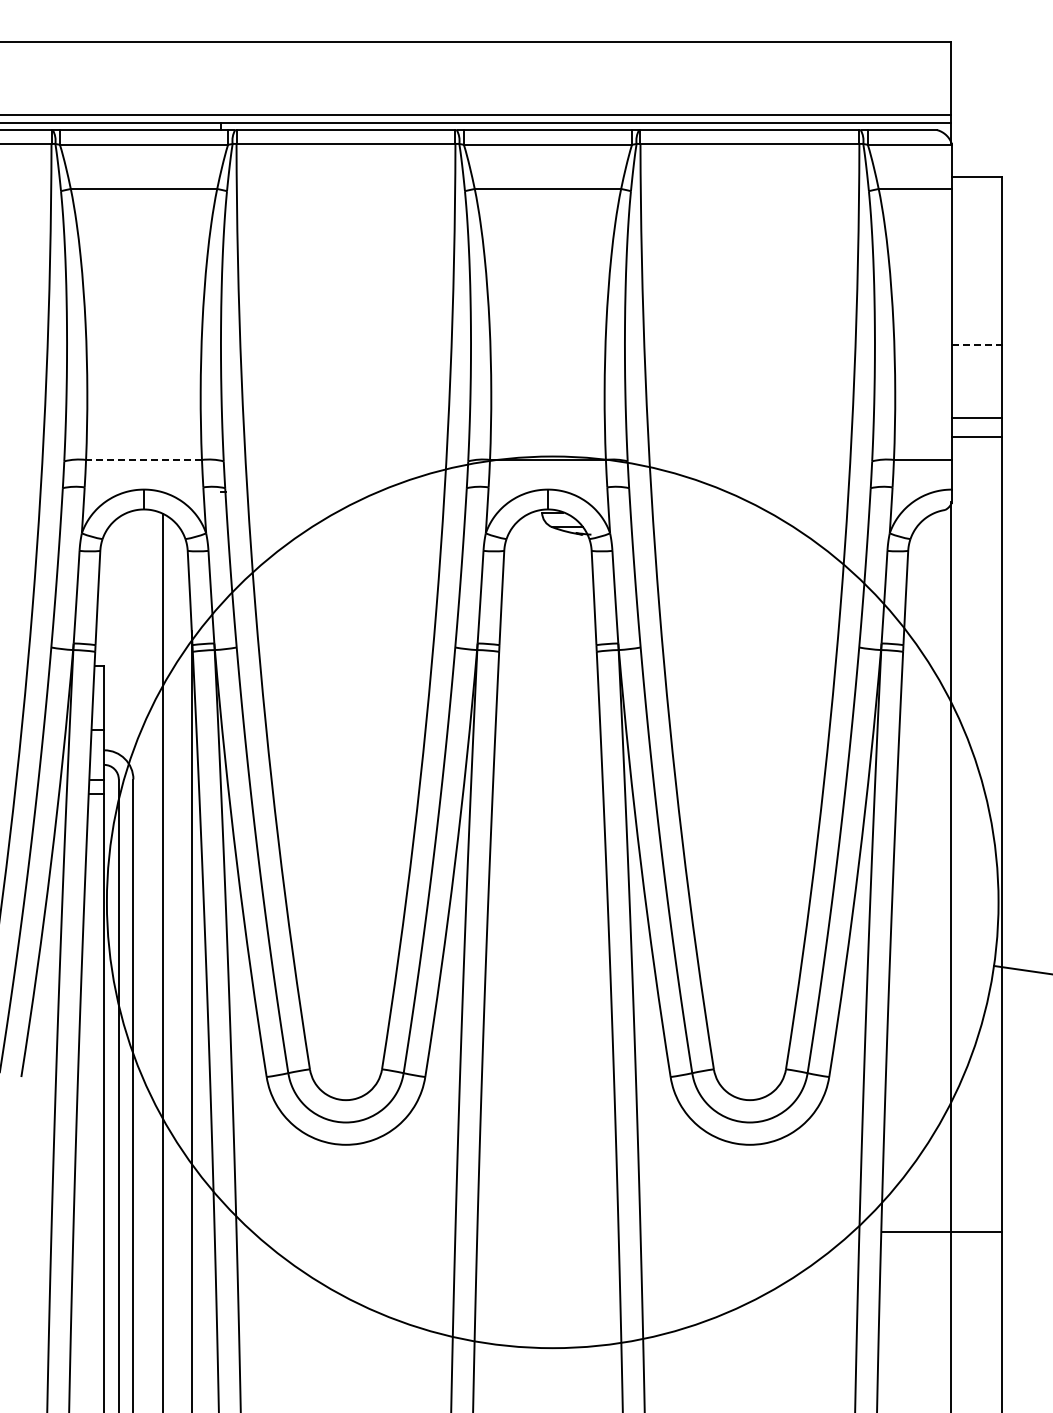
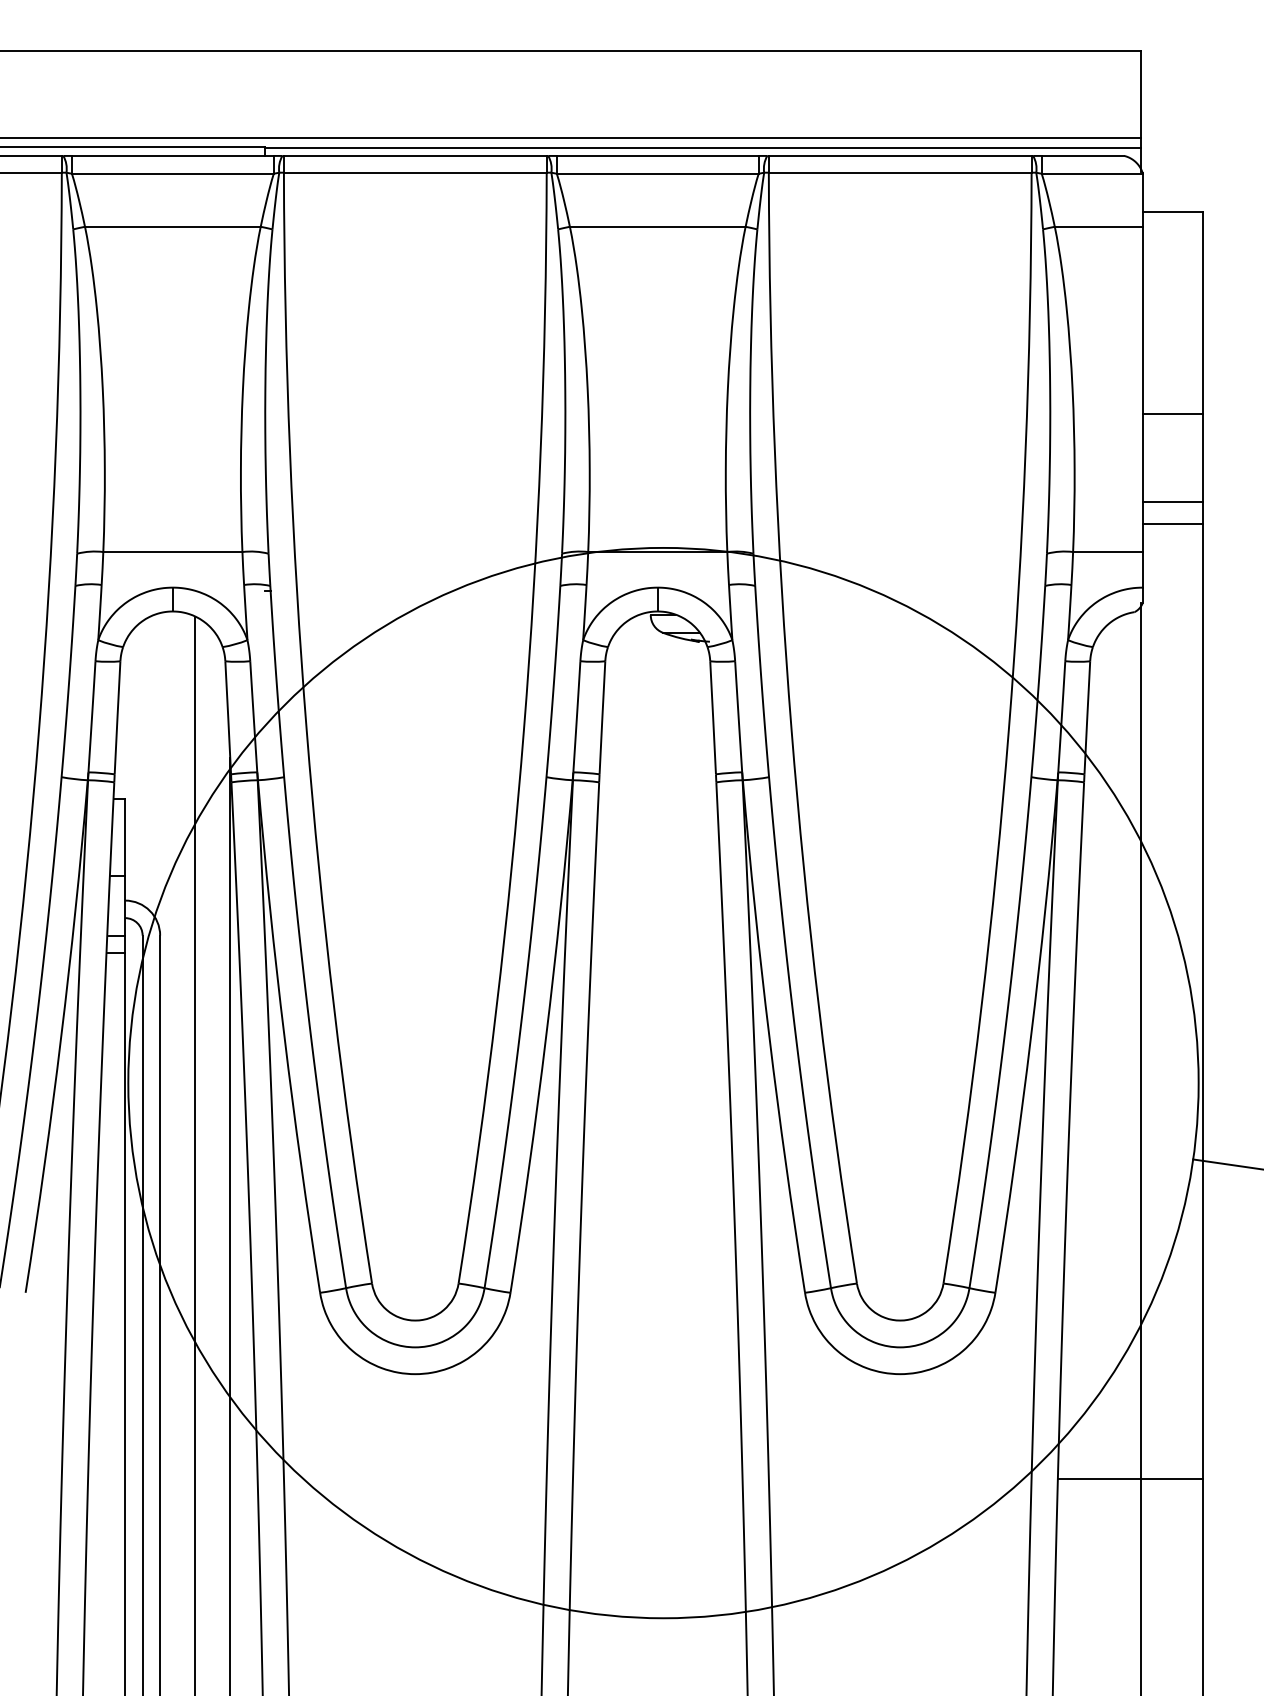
line: (976, 345) -> (1172, 414), dashed -> solid
line: (144, 459) -> (173, 551), dashed -> solid

